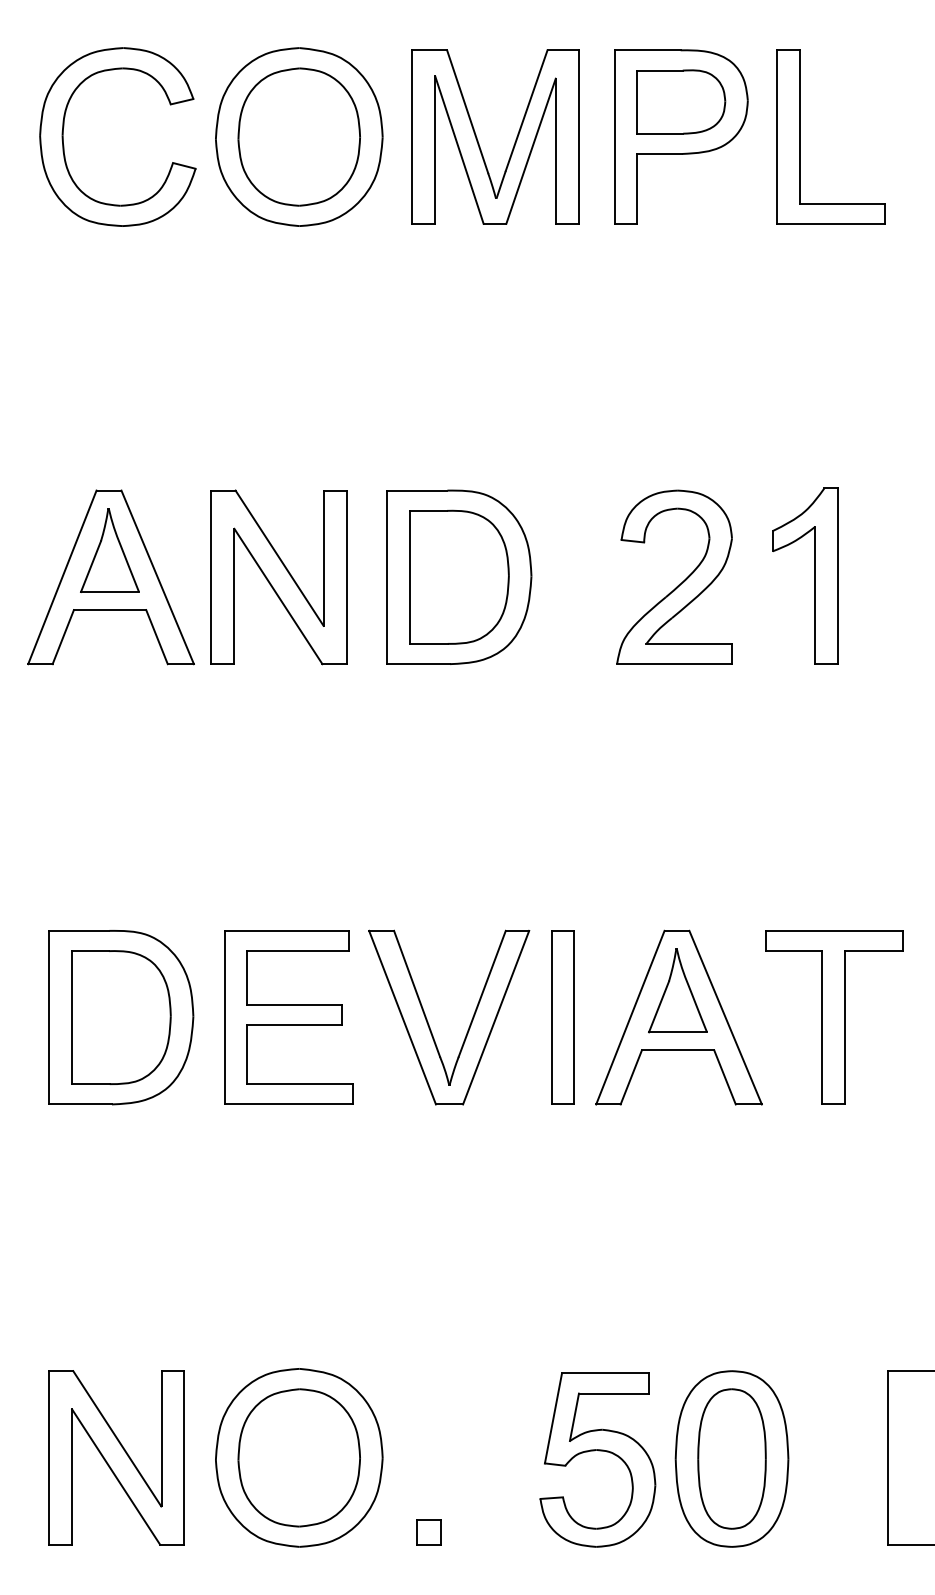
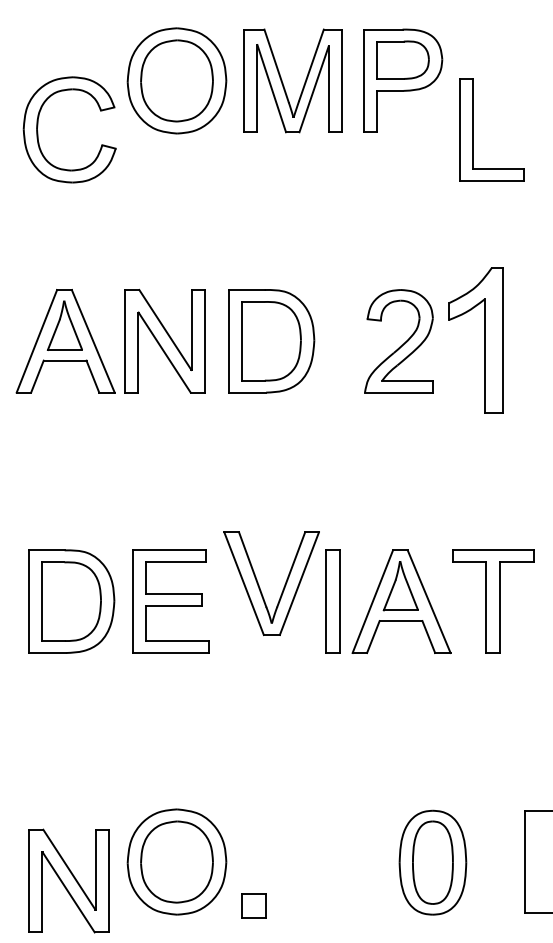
part: (800, 136) -> (473, 129), moved
part: (65, 139) -> (38, 131), moved
part: (805, 575) -> (476, 340), size x1.4
part: (430, 1024) -> (260, 587), moved
part: (115, 1456) -> (68, 880), moved
part: (597, 1460) -> (353, 863), removed
part: (428, 1531) -> (253, 905), size x1.6

